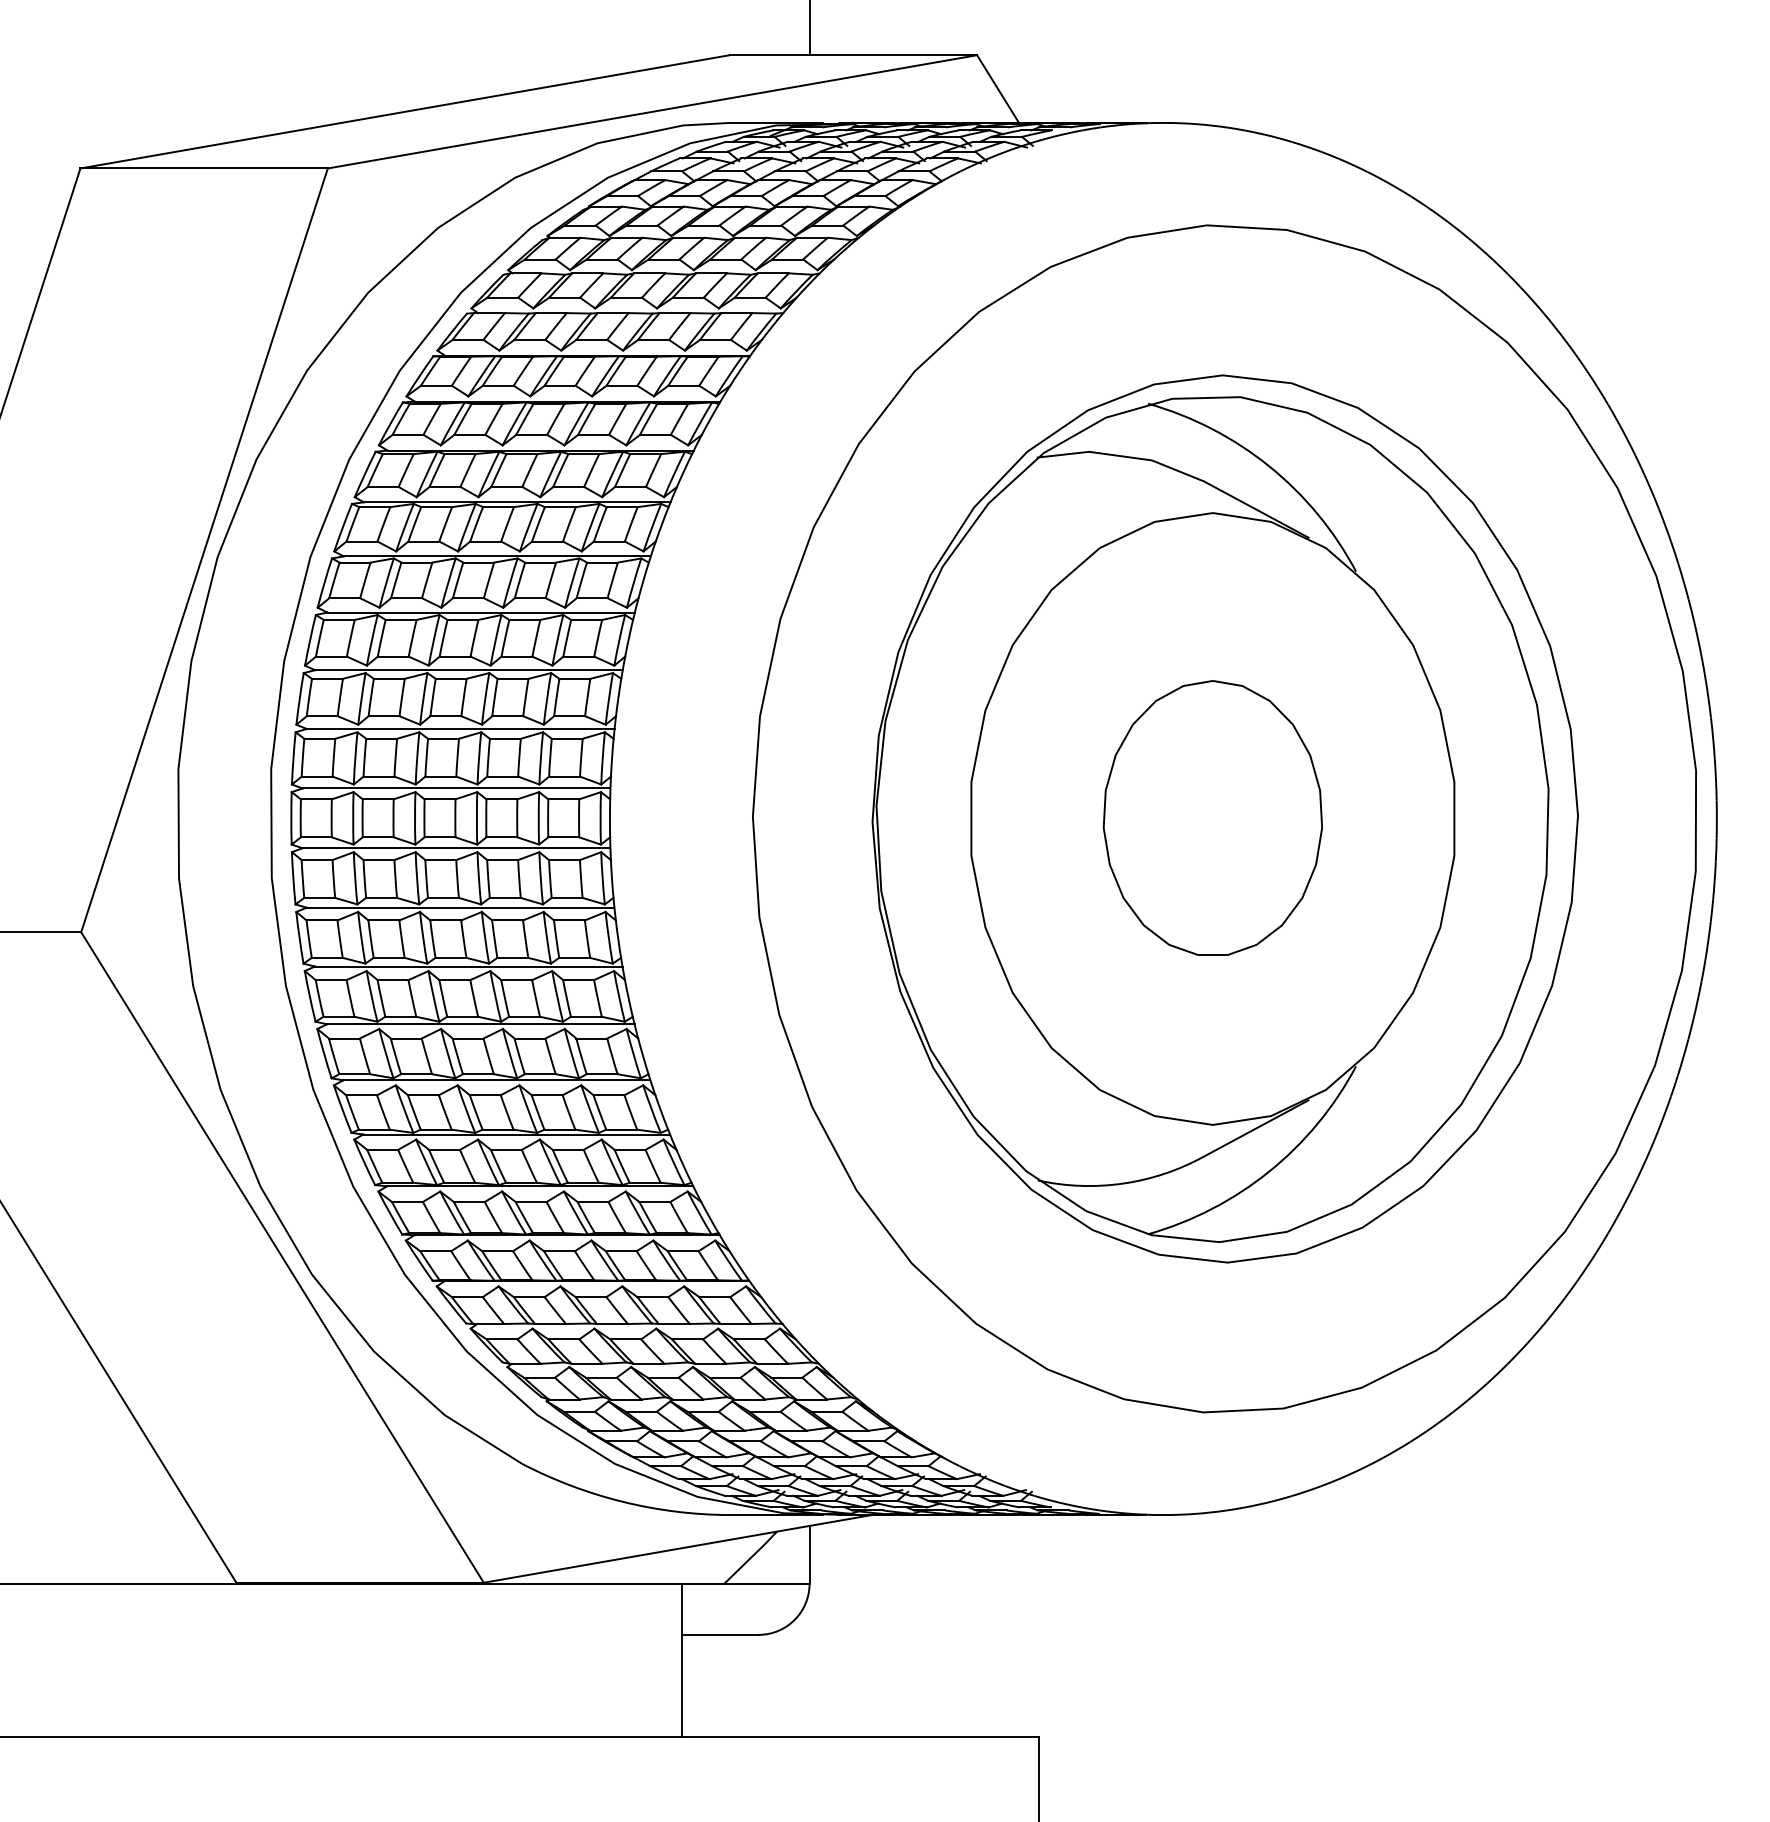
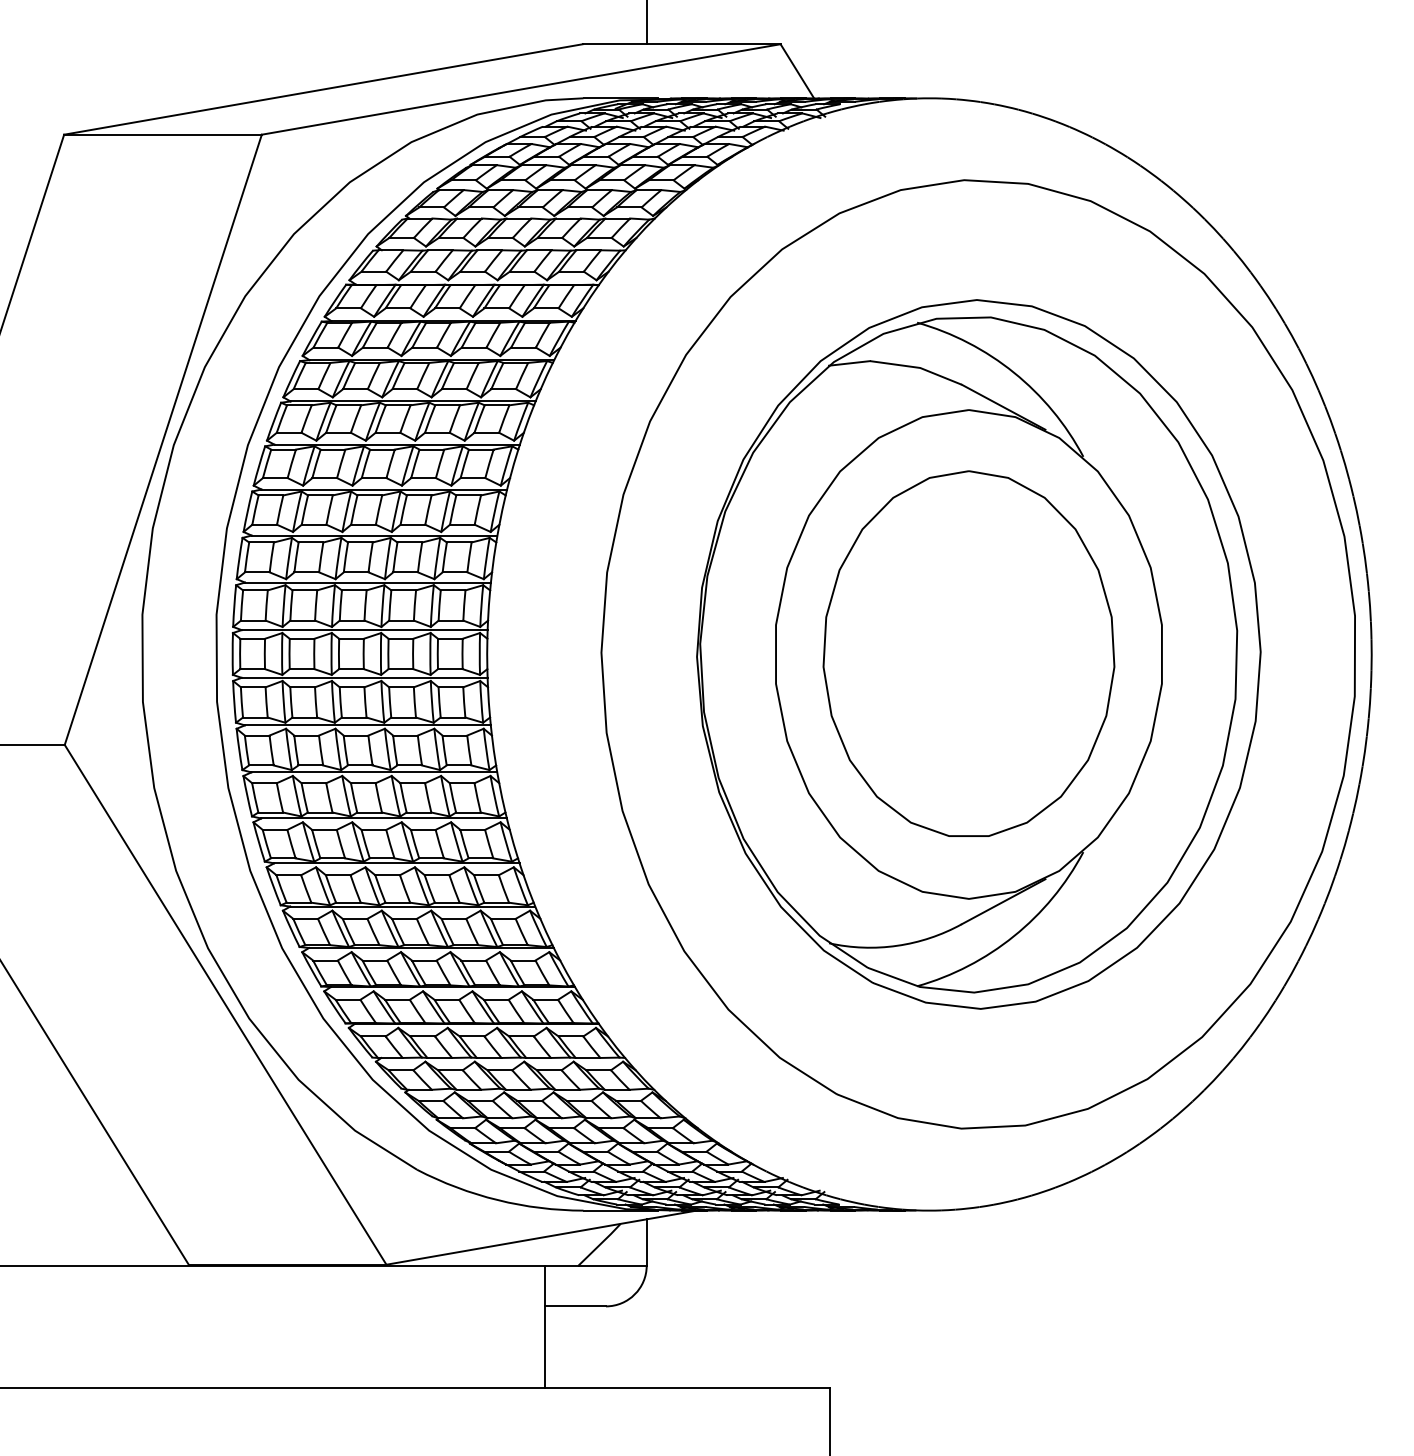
part: (1212, 817) -> (968, 653), size x1.67

